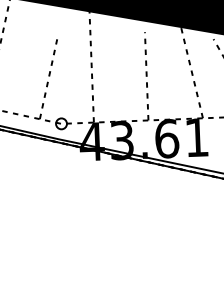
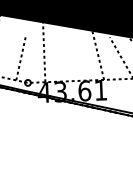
line: (146, 76) -> (73, 57), removed

